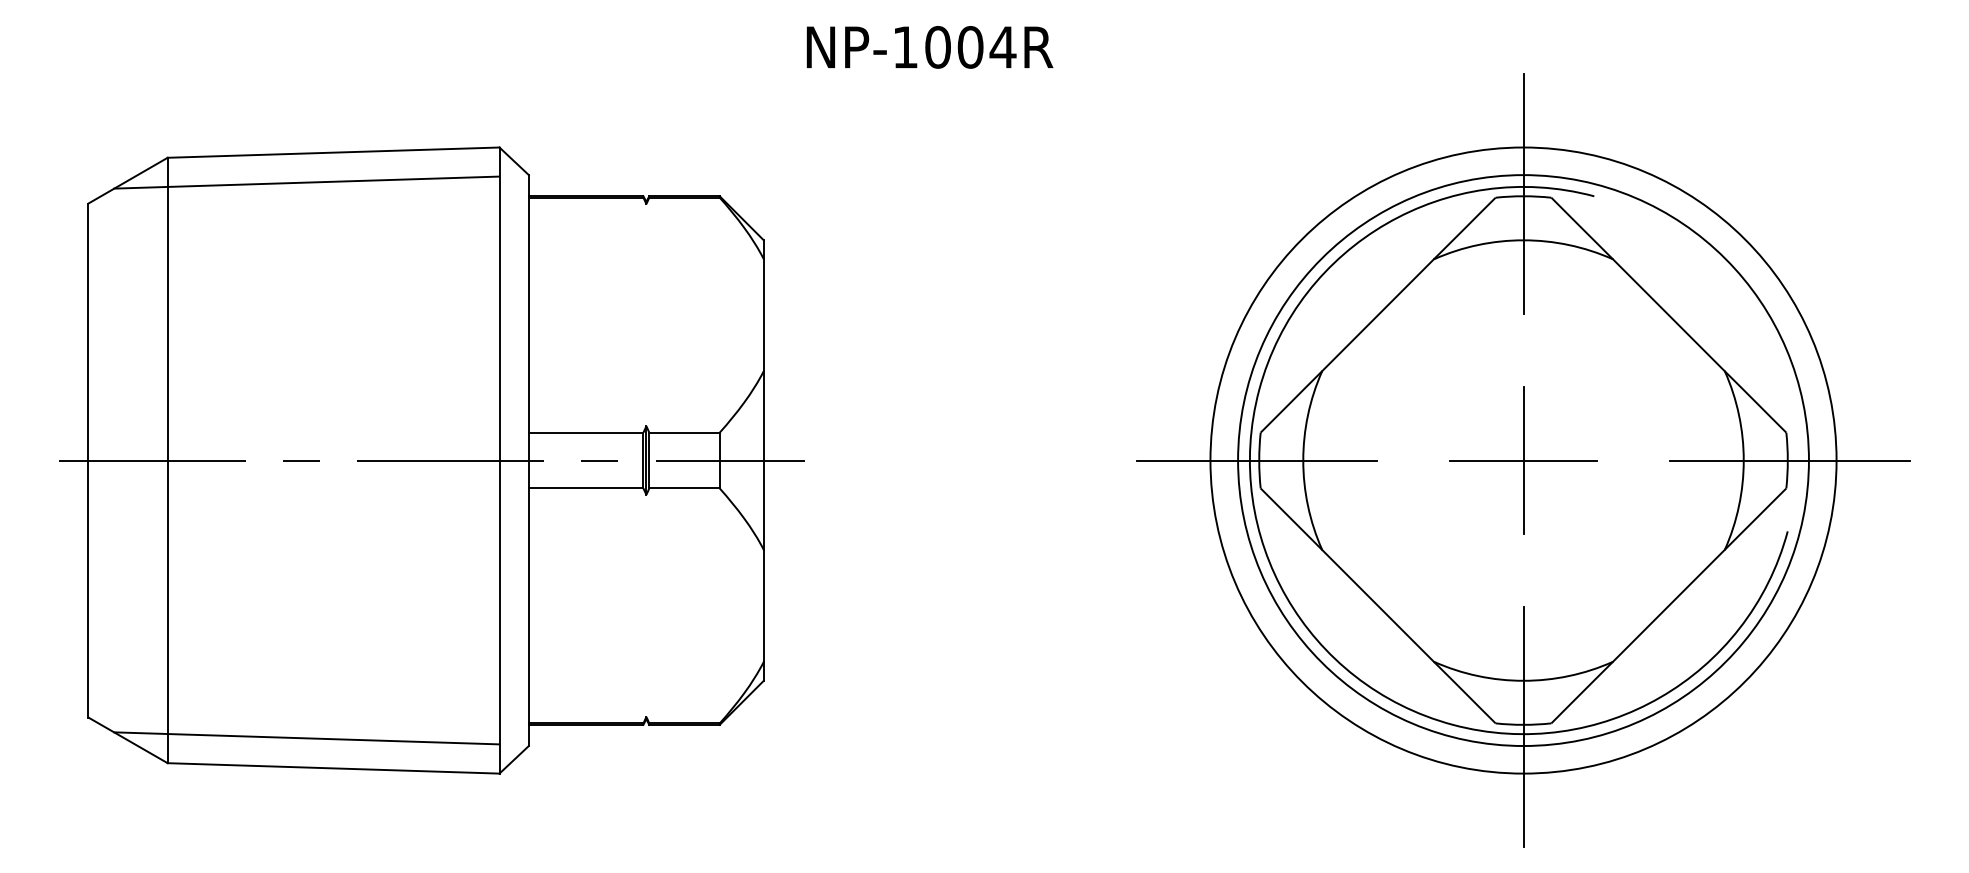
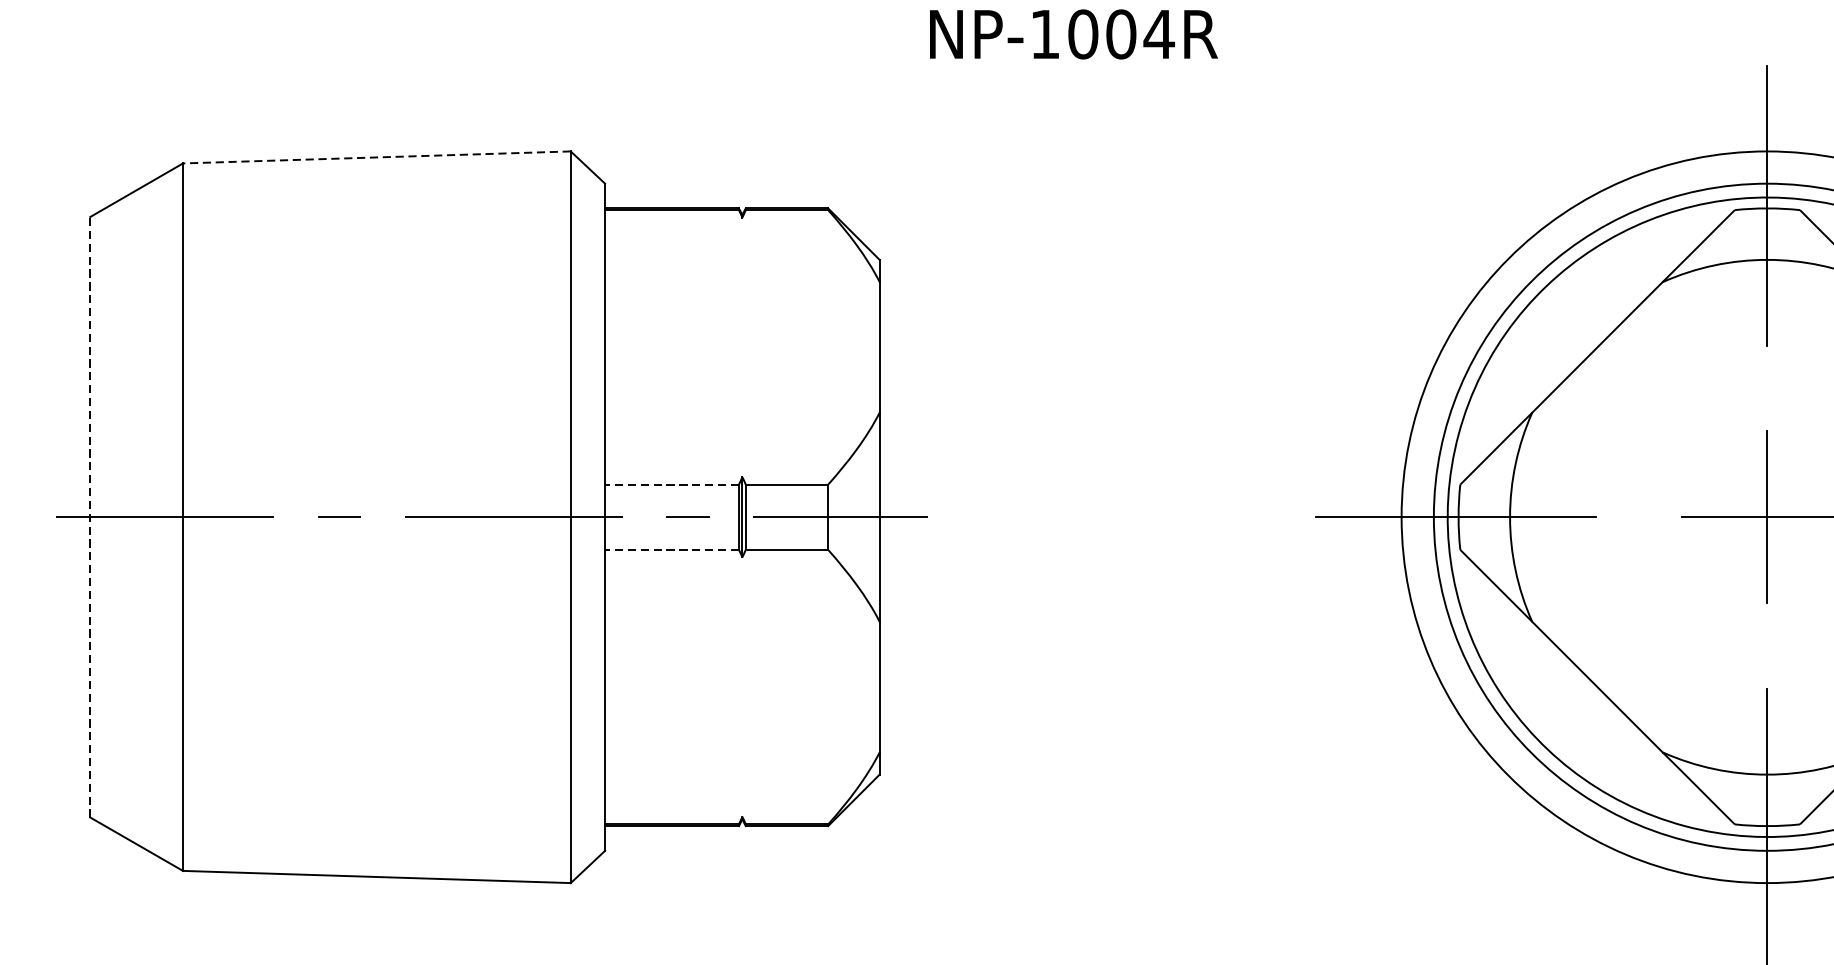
line: (333, 152) -> (376, 157), solid -> dashed
line: (306, 182) -> (345, 192), removed
line: (585, 432) -> (671, 484), solid -> dashed
line: (88, 460) -> (90, 517), solid -> dashed
line: (585, 488) -> (671, 549), solid -> dashed
line: (306, 738) -> (345, 842), removed

